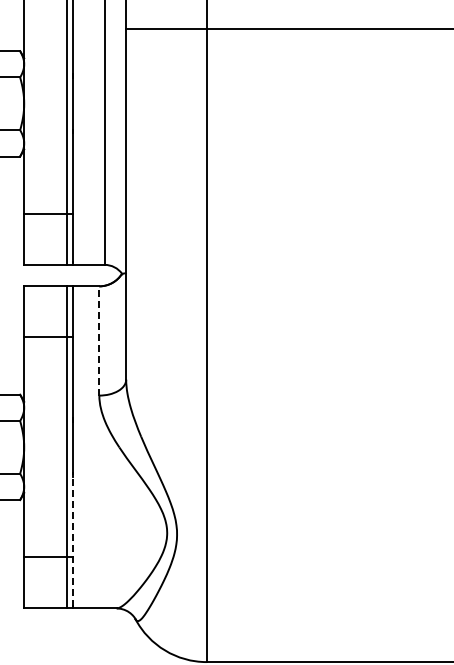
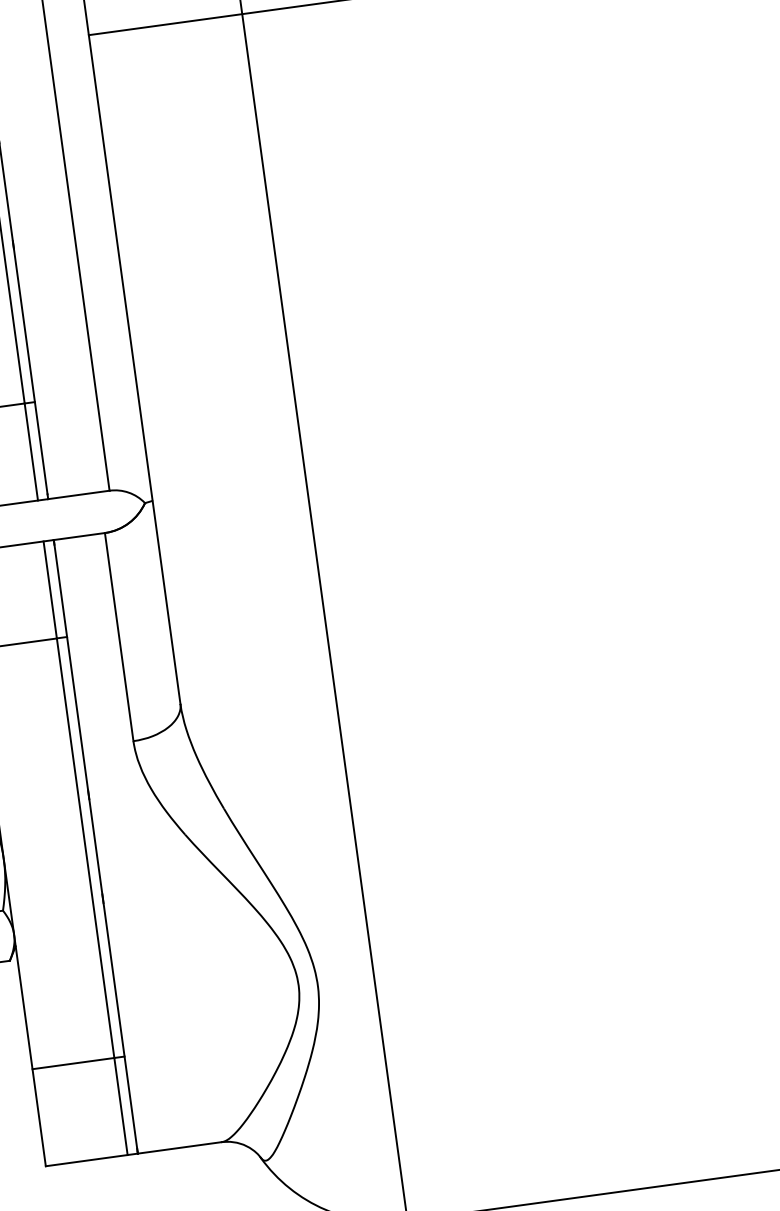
line: (99, 340) -> (119, 636), dashed -> solid
line: (72, 539) -> (119, 1022), dashed -> solid

